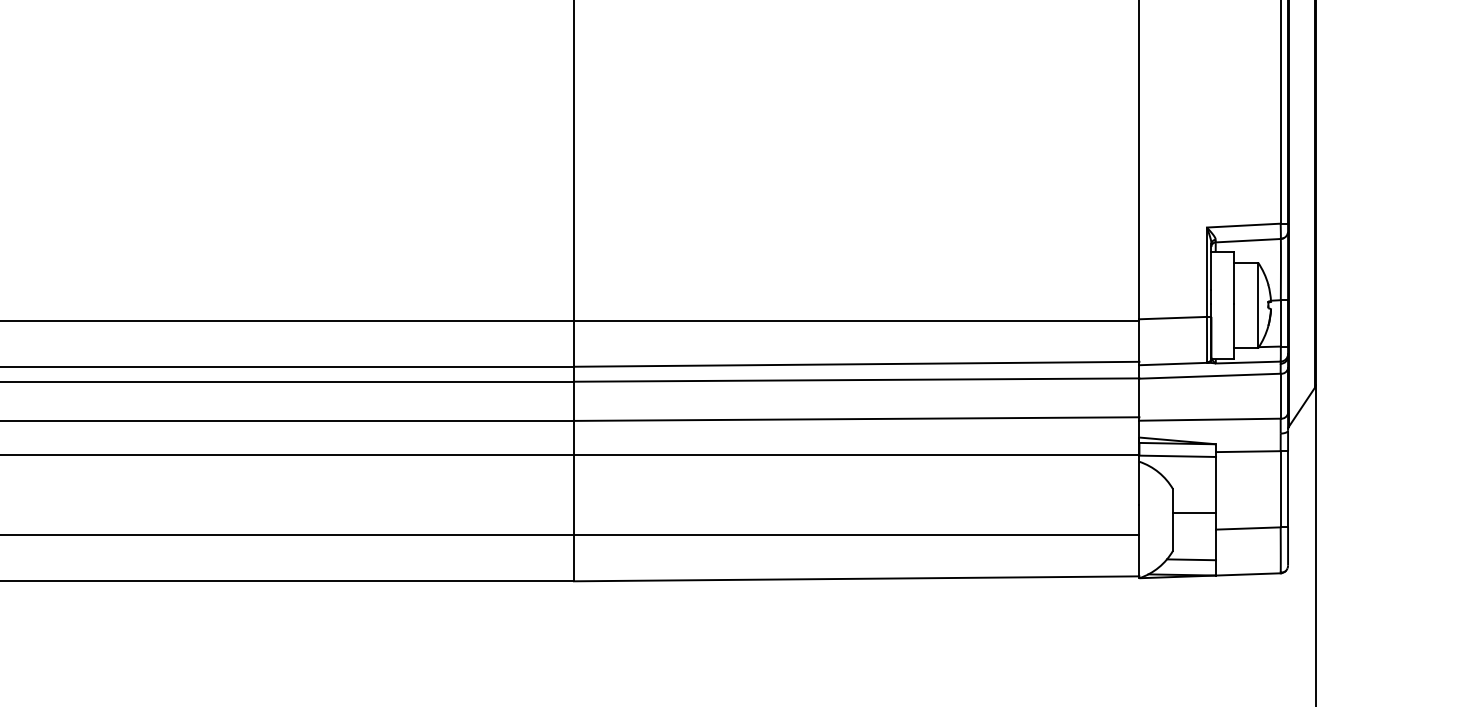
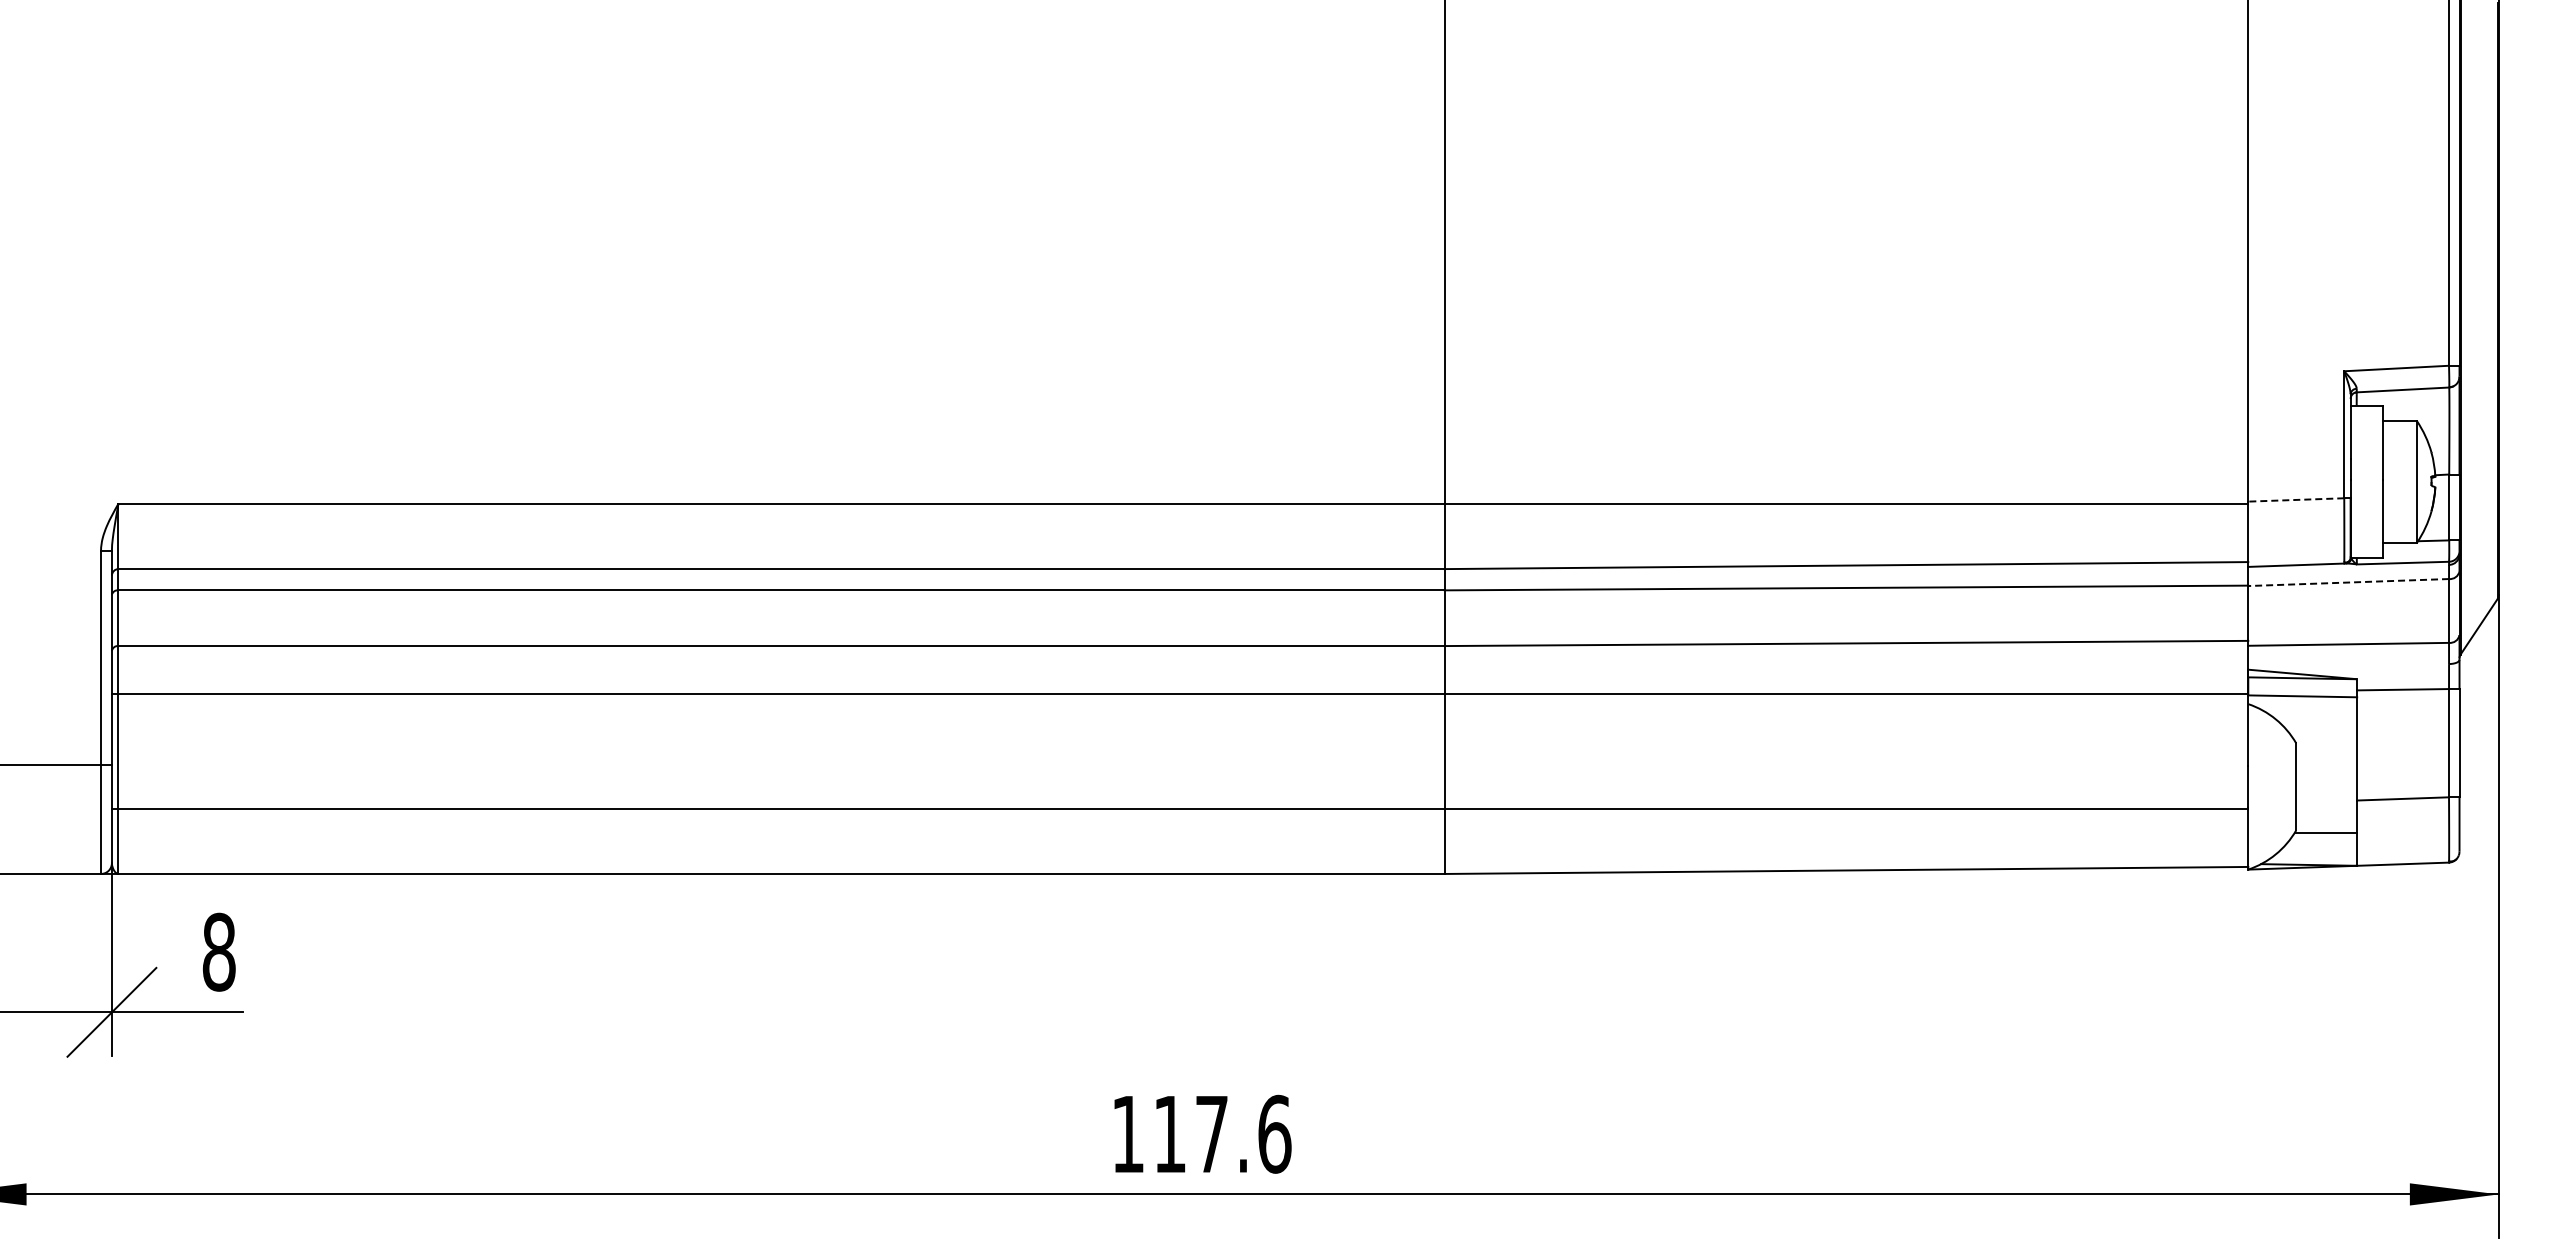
line: (1172, 317) -> (2295, 499), solid -> dashed
line: (1209, 376) -> (2348, 582), solid -> dashed
line: (1194, 513) -> (2326, 833), moved
line: (1191, 559) -> (2322, 843), removed

